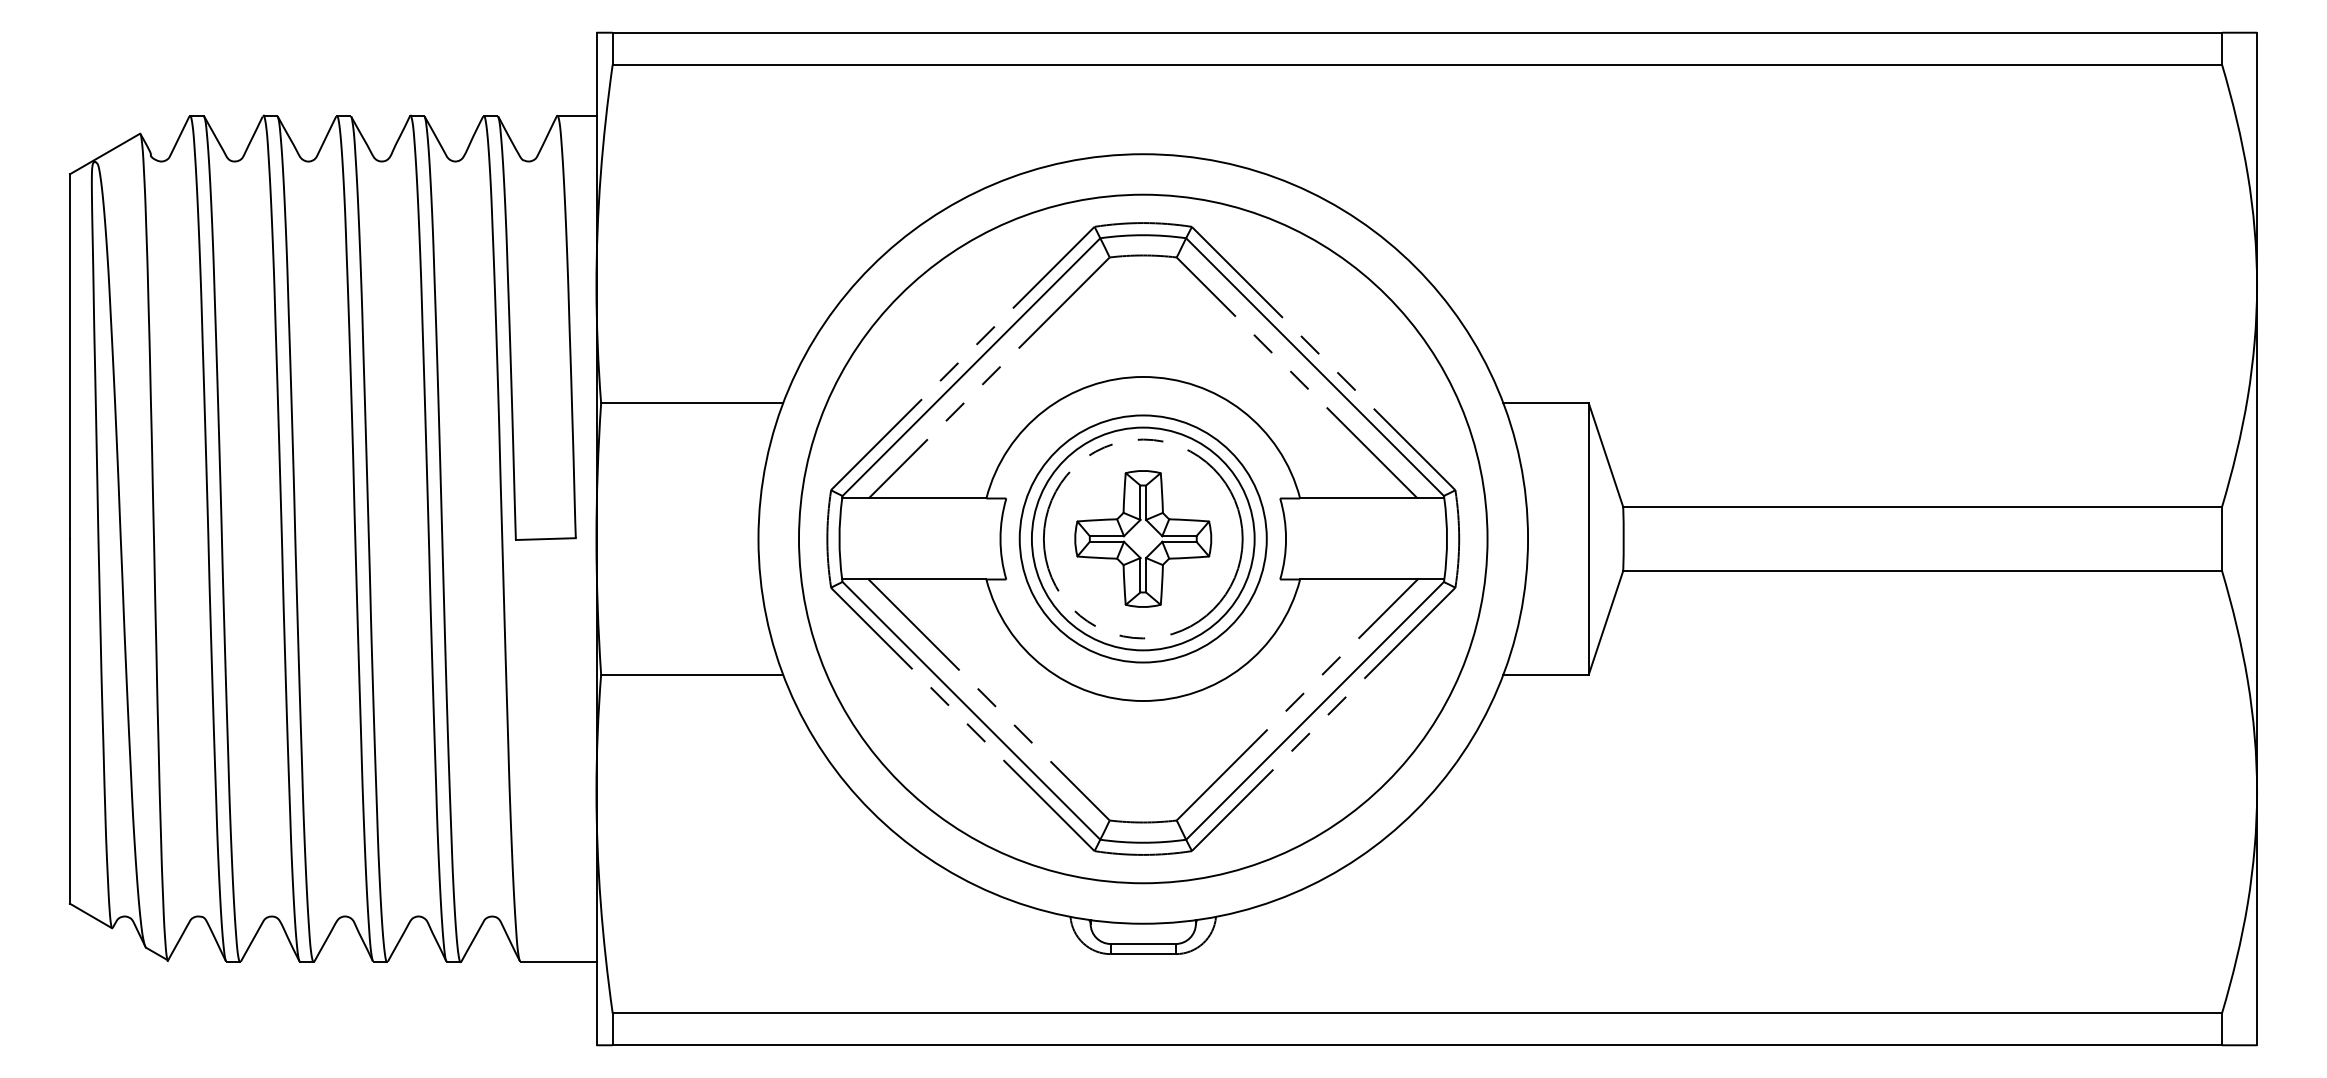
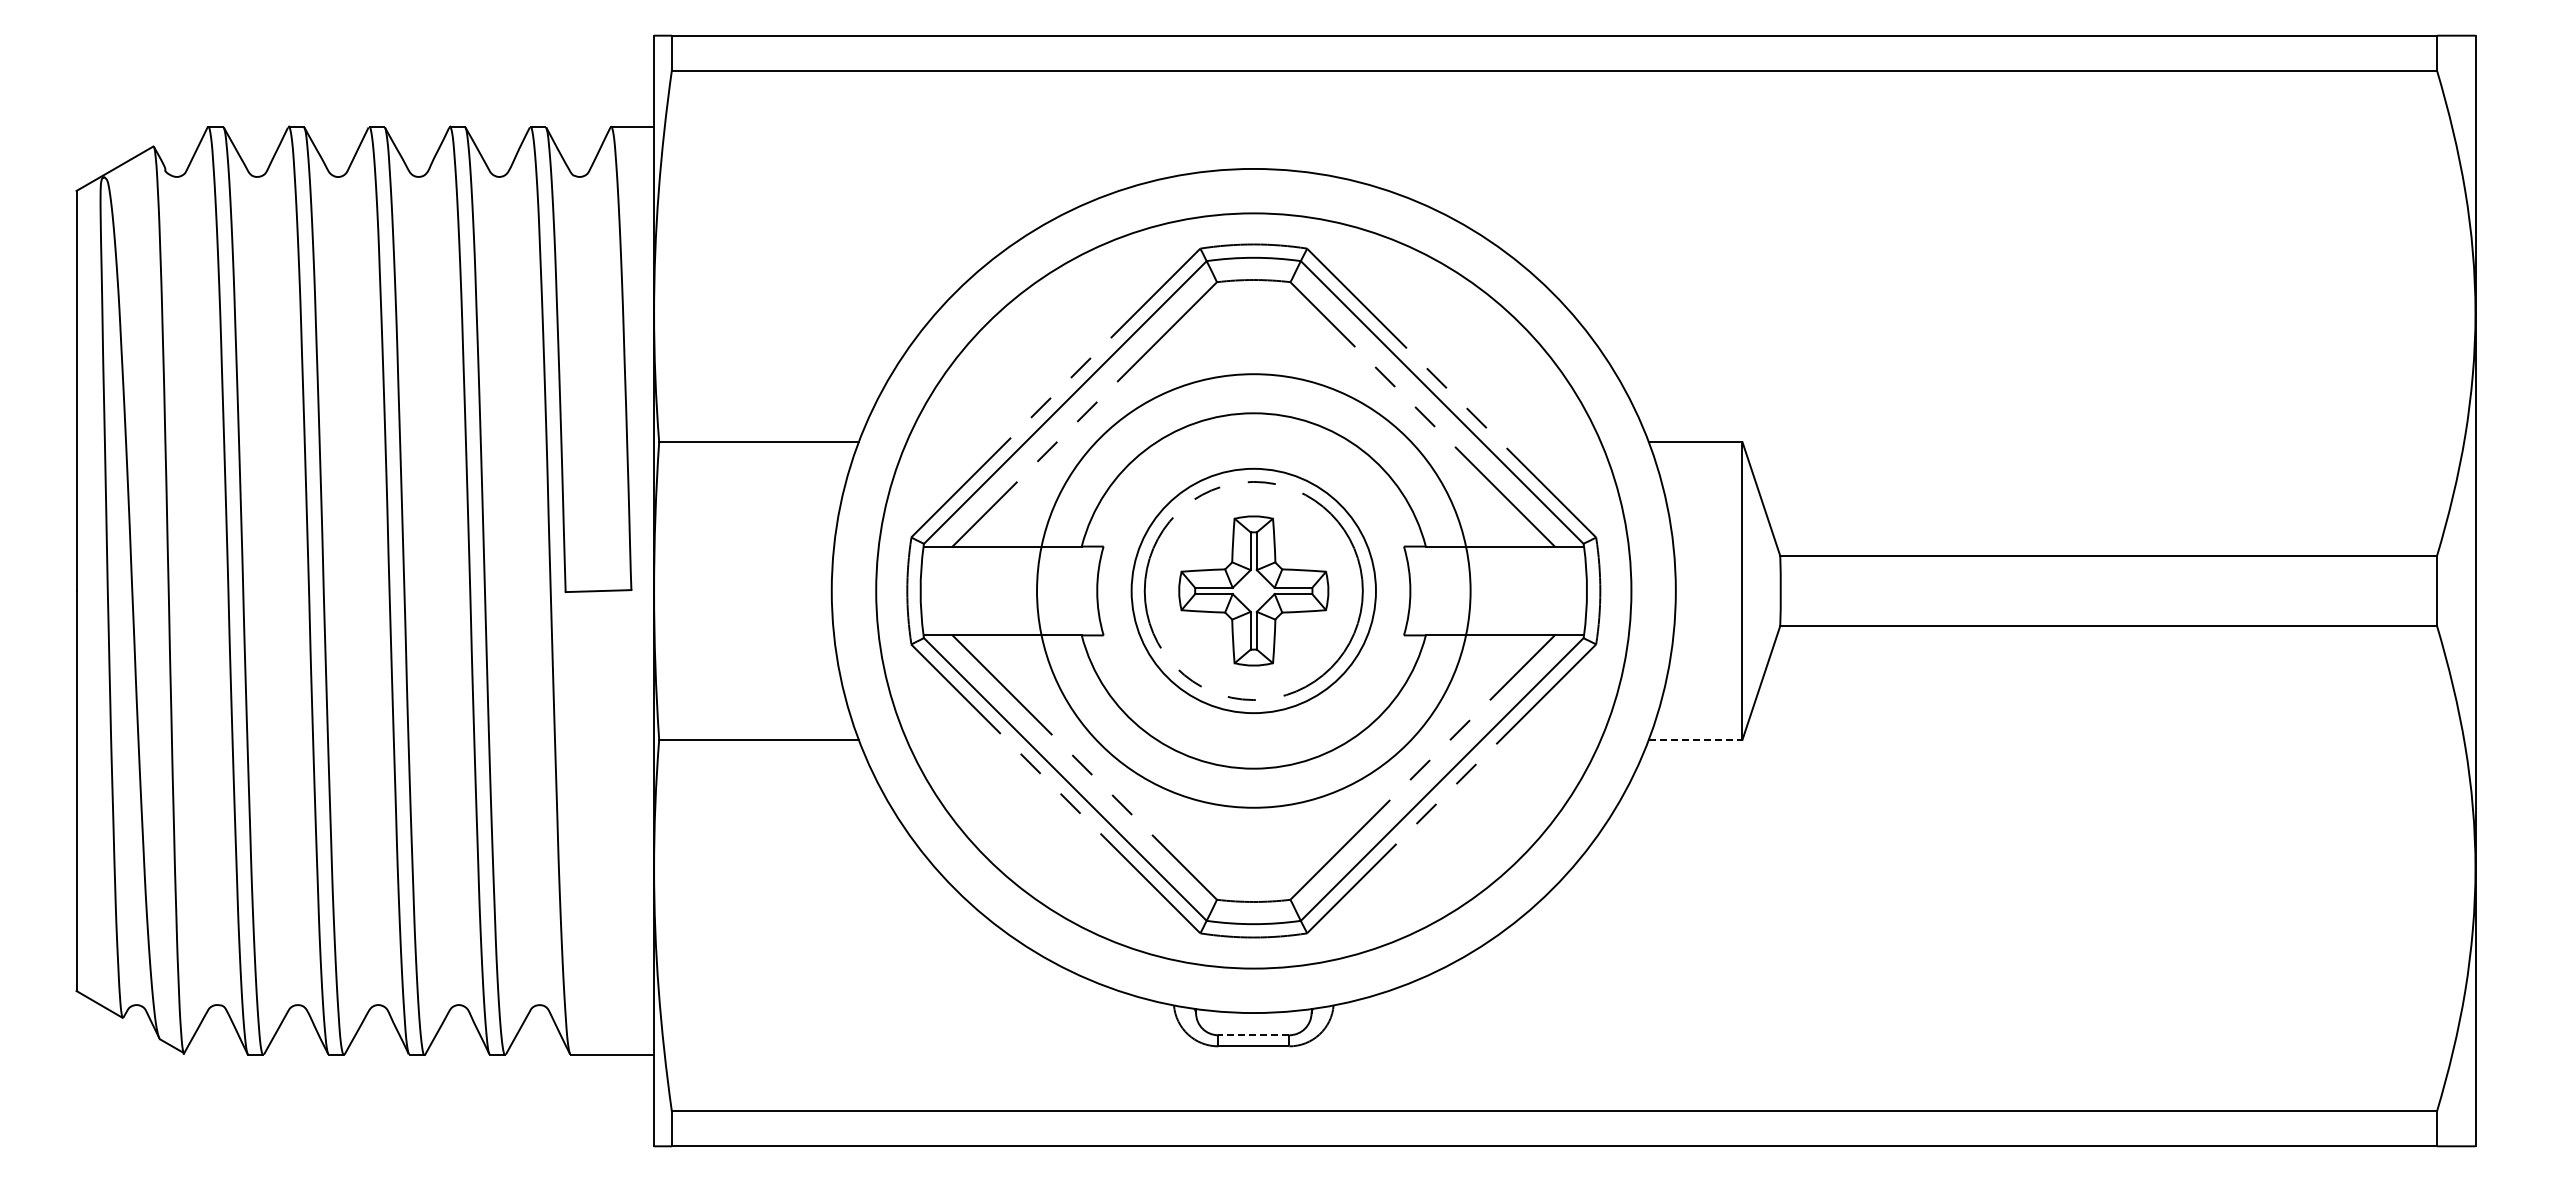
circle: (1142, 538) -> (1253, 590), size x1.6
line: (1545, 674) -> (1695, 739), solid -> dashed
line: (1142, 944) -> (1253, 1035), solid -> dashed

